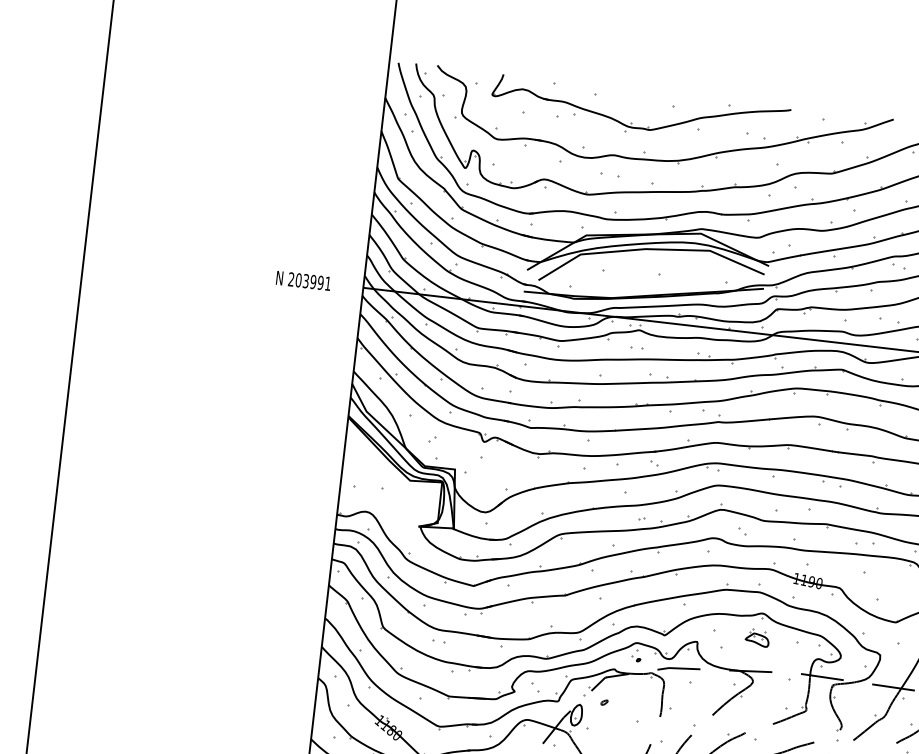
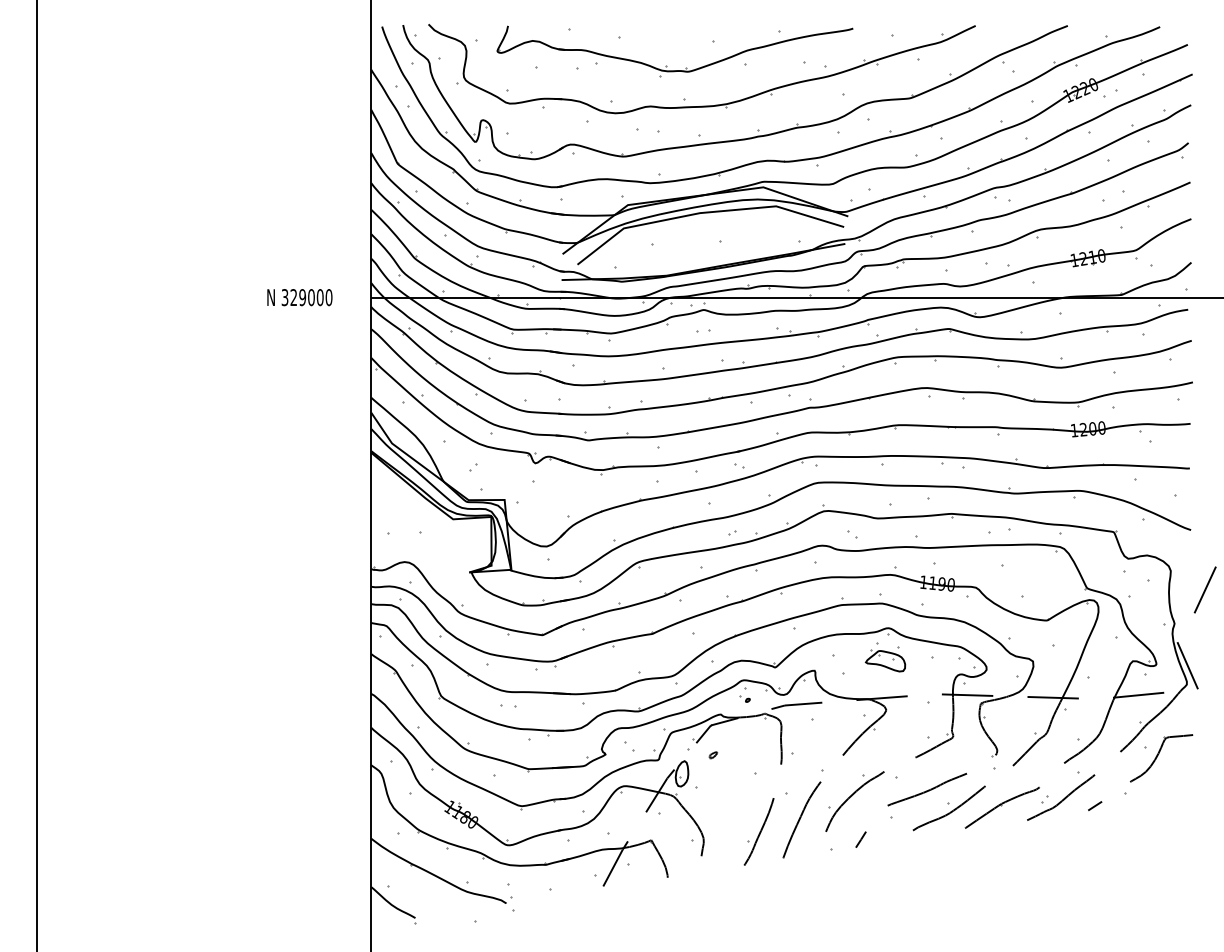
text: (309, 281) -> (306, 297), 203991 -> 329000
part: (757, 637) -> (885, 657), size x1.43

